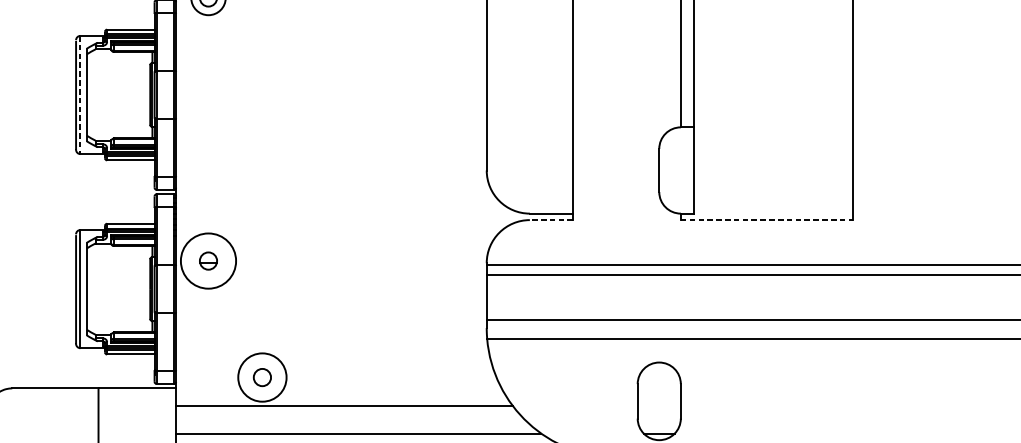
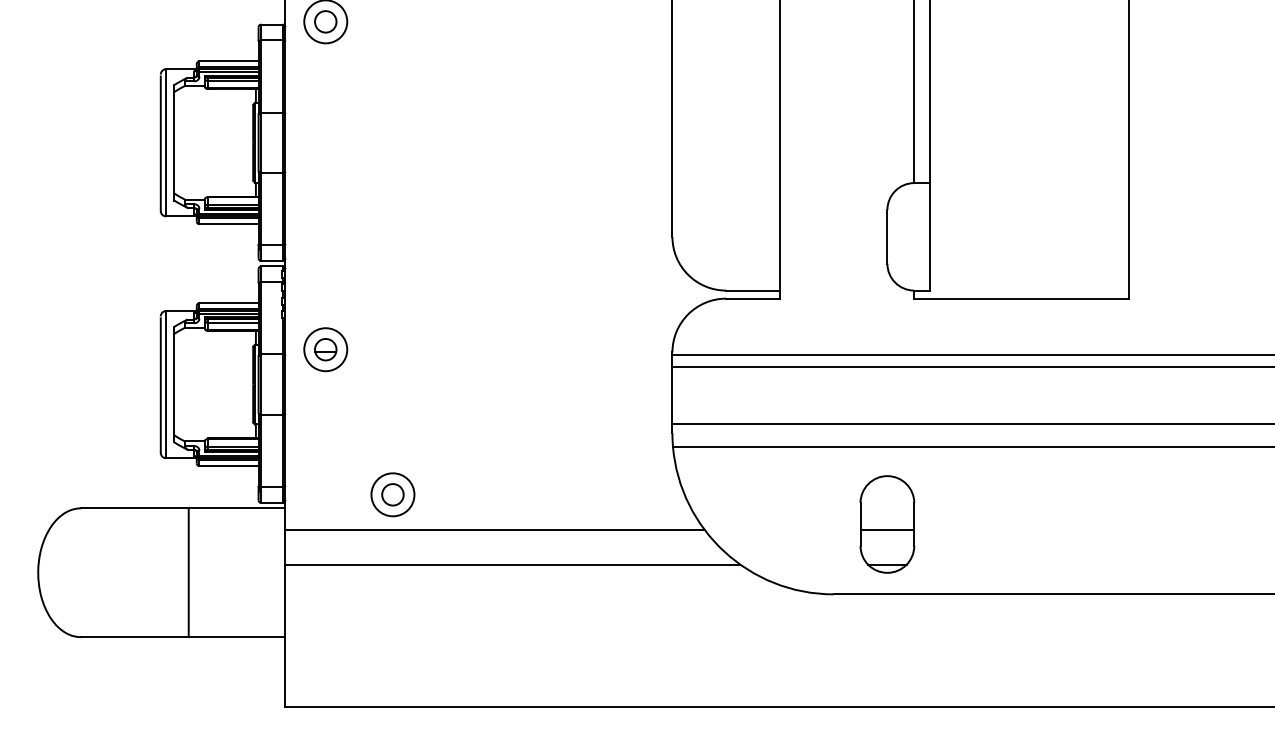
line: (80, 94) -> (166, 142), dashed -> solid
line: (551, 219) -> (753, 298), dashed -> solid
line: (767, 219) -> (1022, 298), dashed -> solid
circle: (208, 260) -> (325, 349), size x0.62
circle: (262, 377) -> (392, 494), size x0.71
line: (659, 405) -> (887, 529), added

